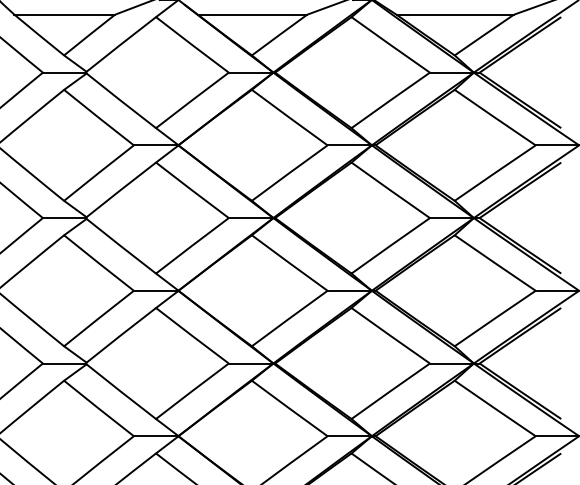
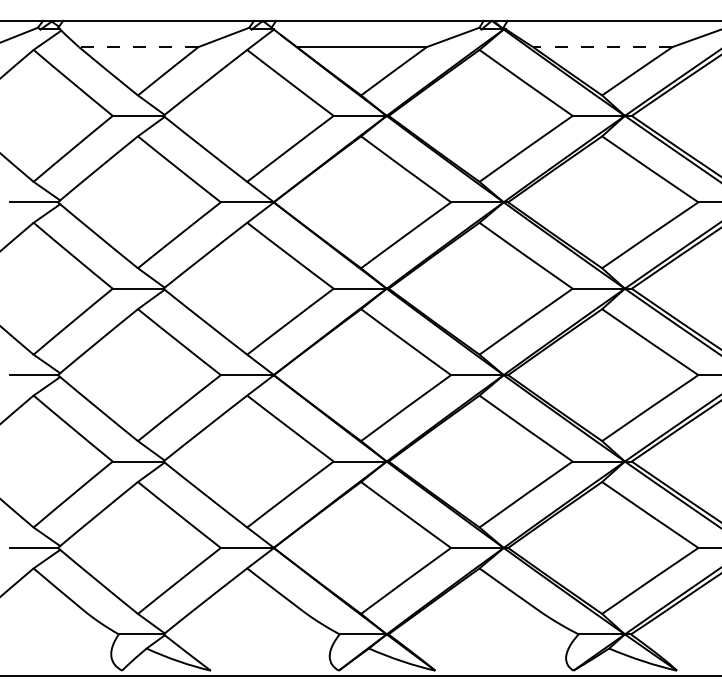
line: (64, 15) -> (138, 47), solid -> dashed
line: (455, 15) -> (602, 47), solid -> dashed

